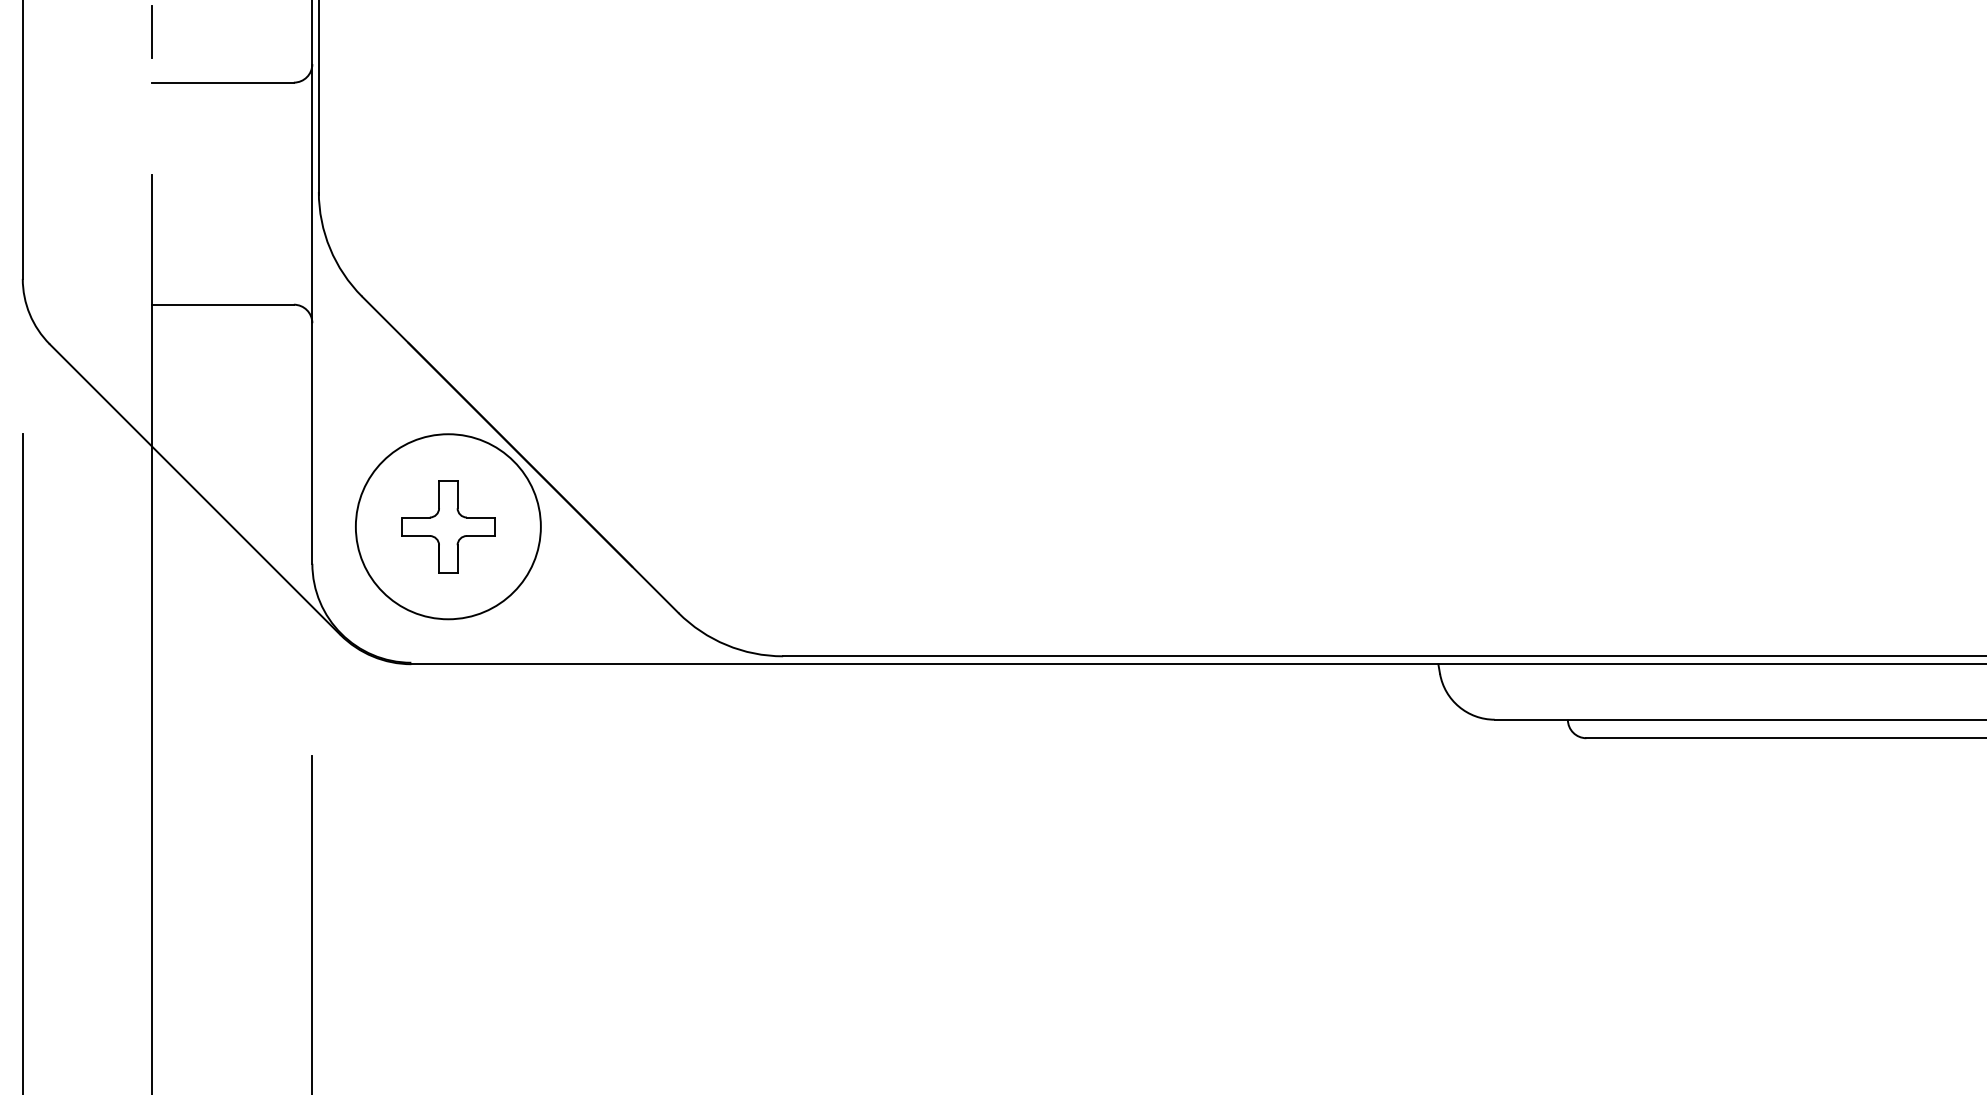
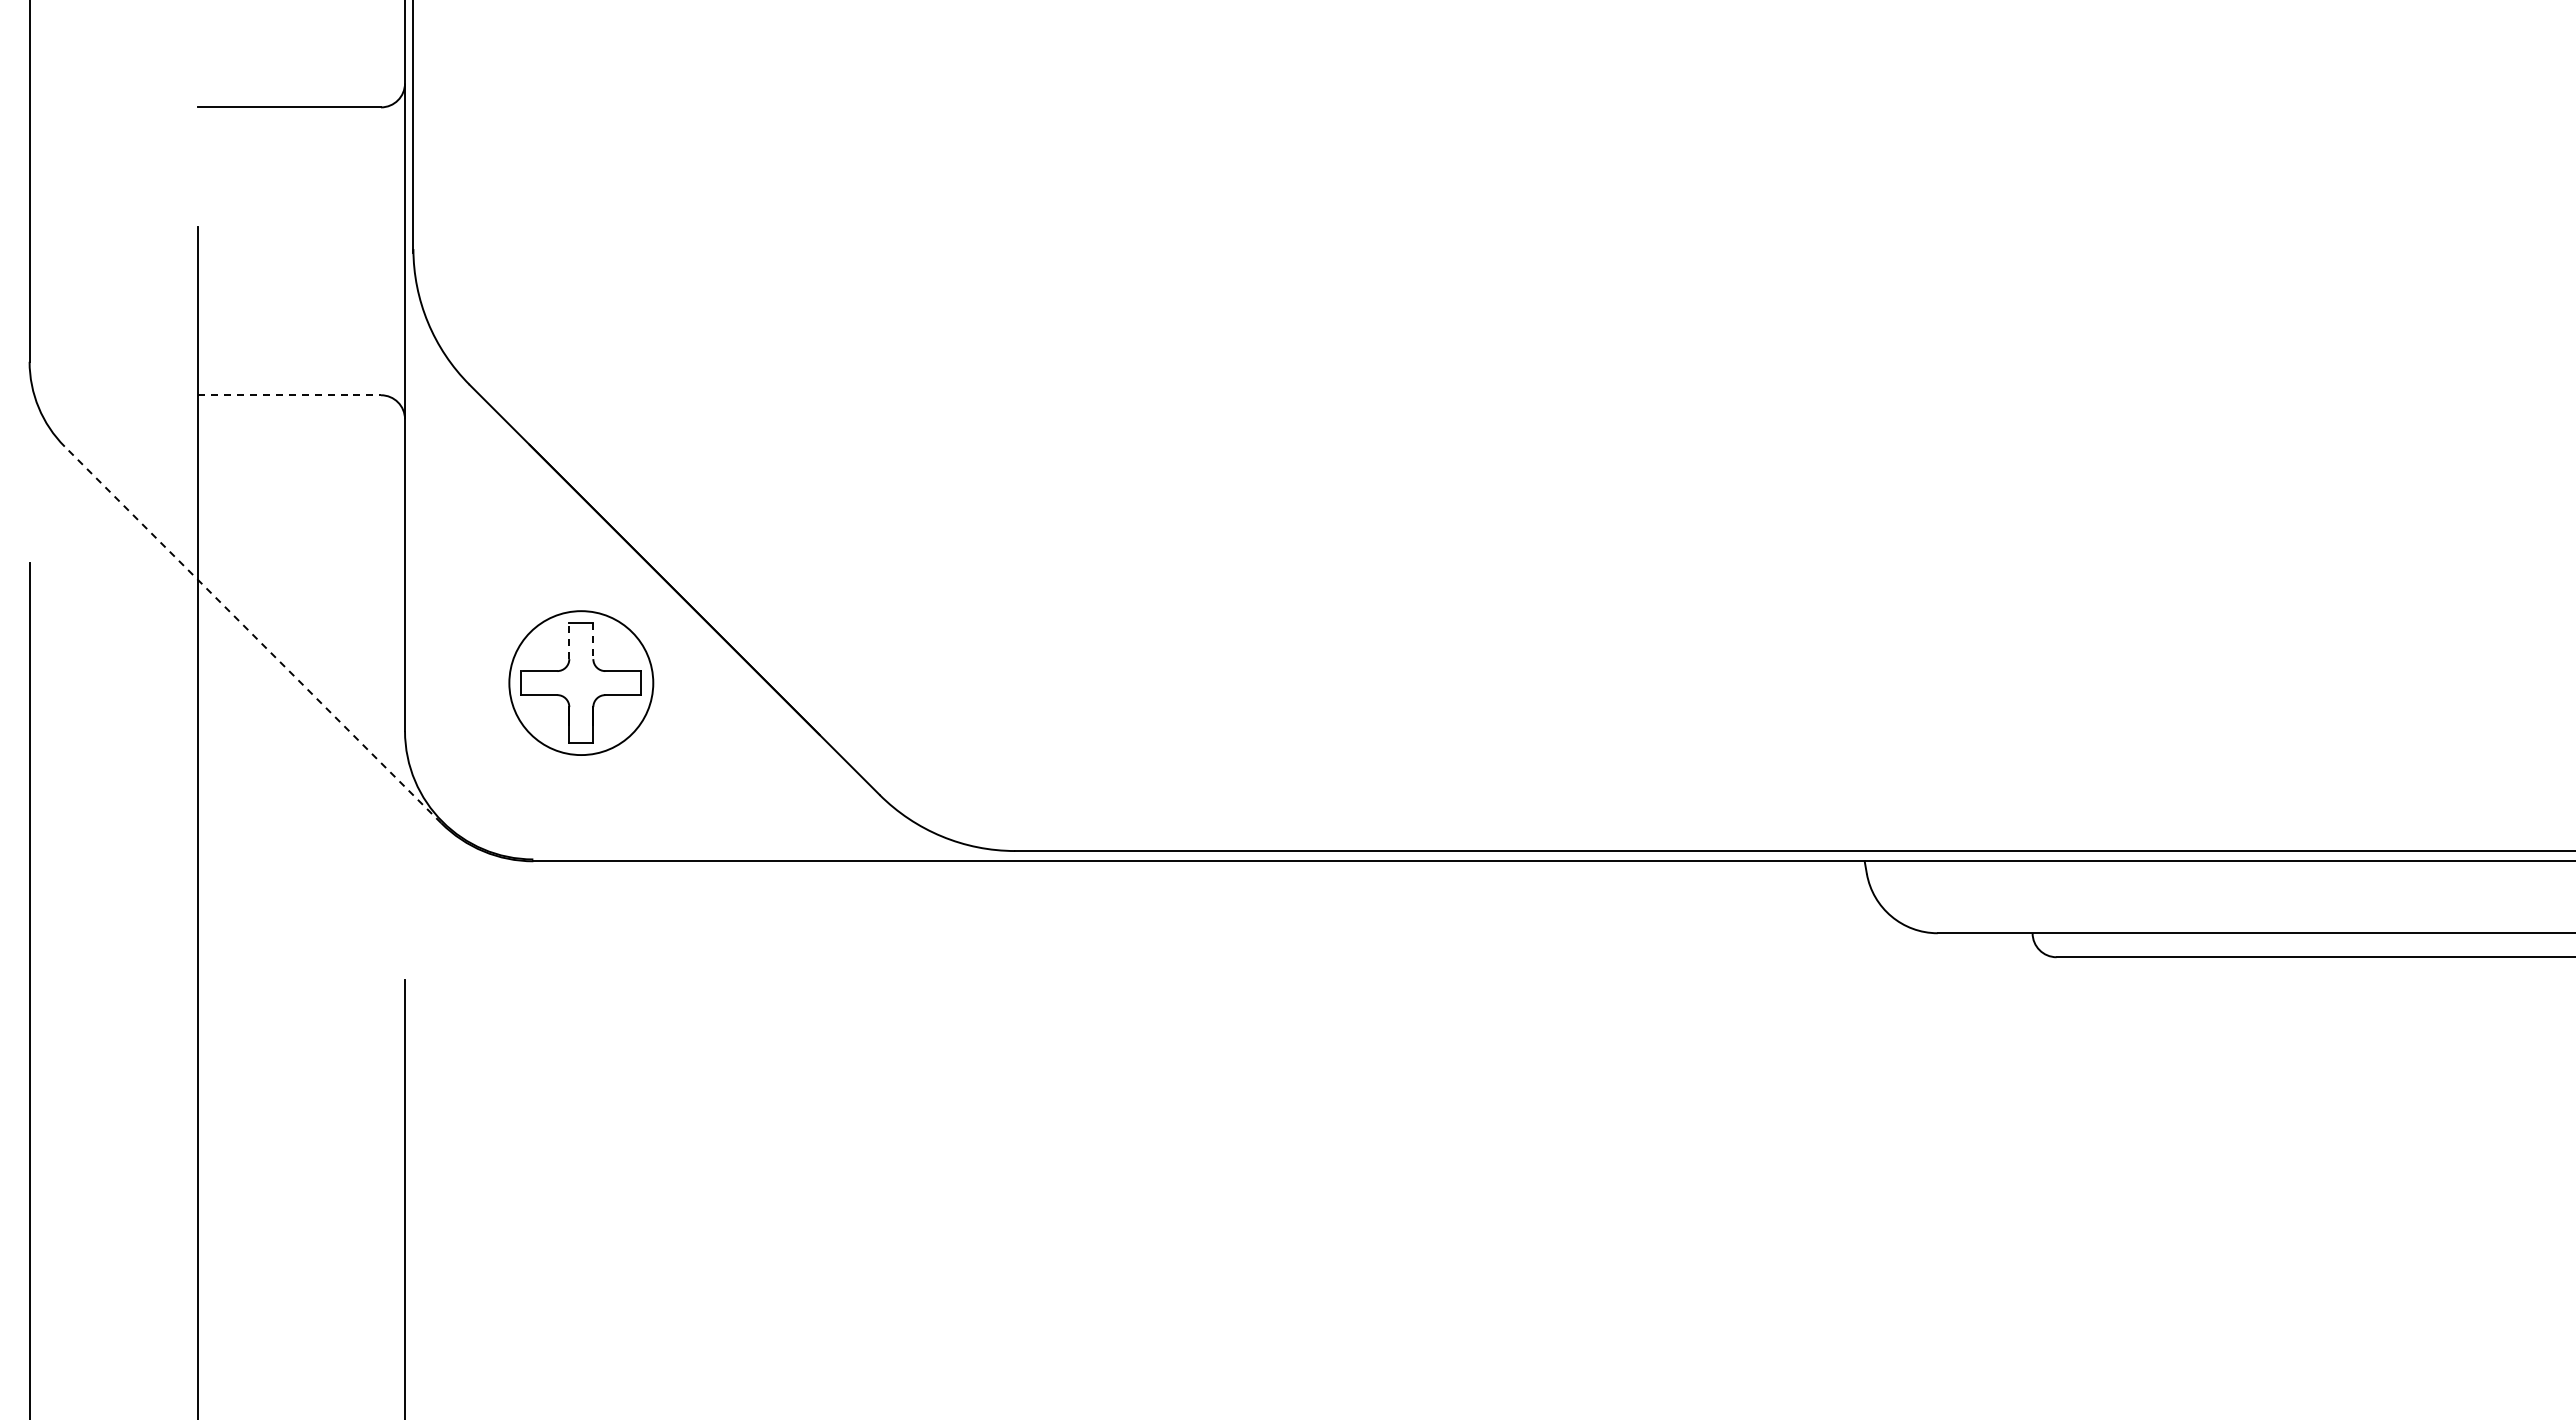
line: (152, 31) -> (197, 41), removed
line: (223, 304) -> (289, 395), solid -> dashed
line: (194, 489) -> (252, 634), solid -> dashed
line: (439, 494) -> (569, 641), solid -> dashed
line: (457, 494) -> (593, 641), solid -> dashed
circle: (448, 527) -> (581, 683), size x0.6

